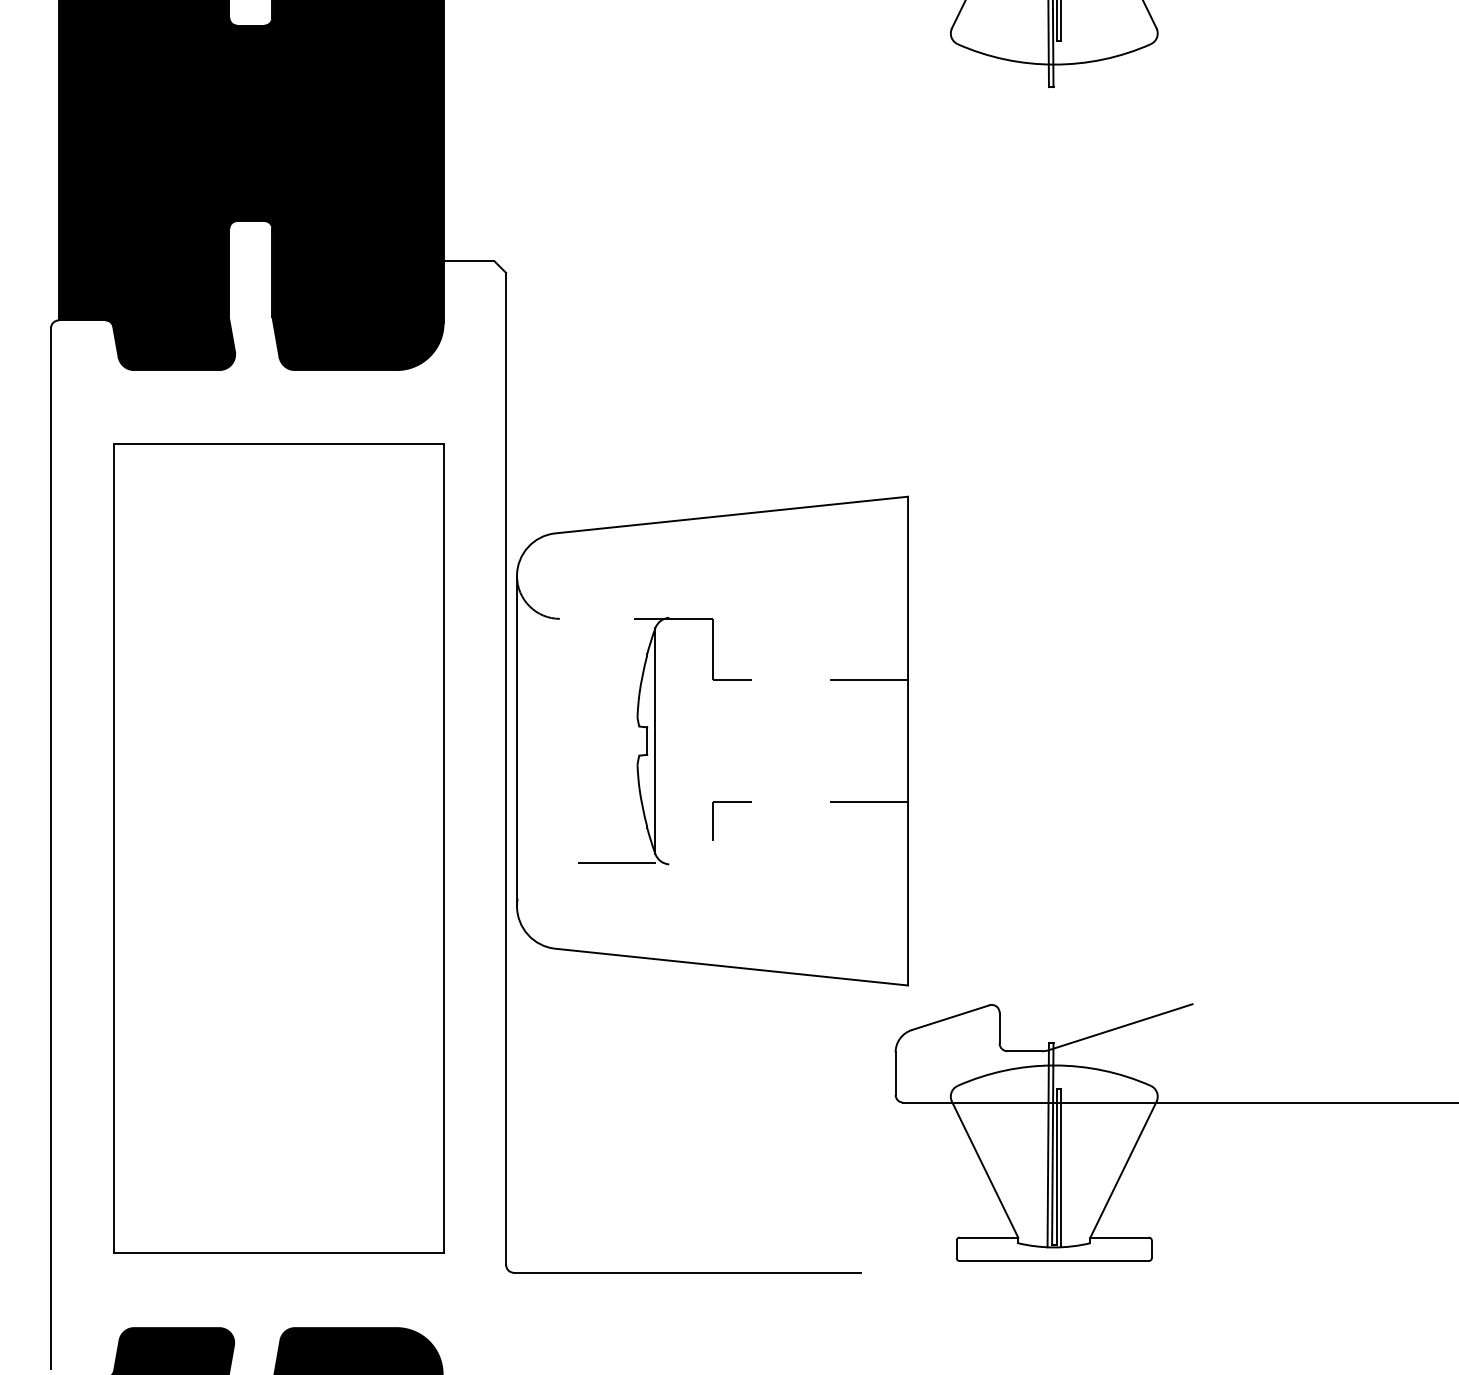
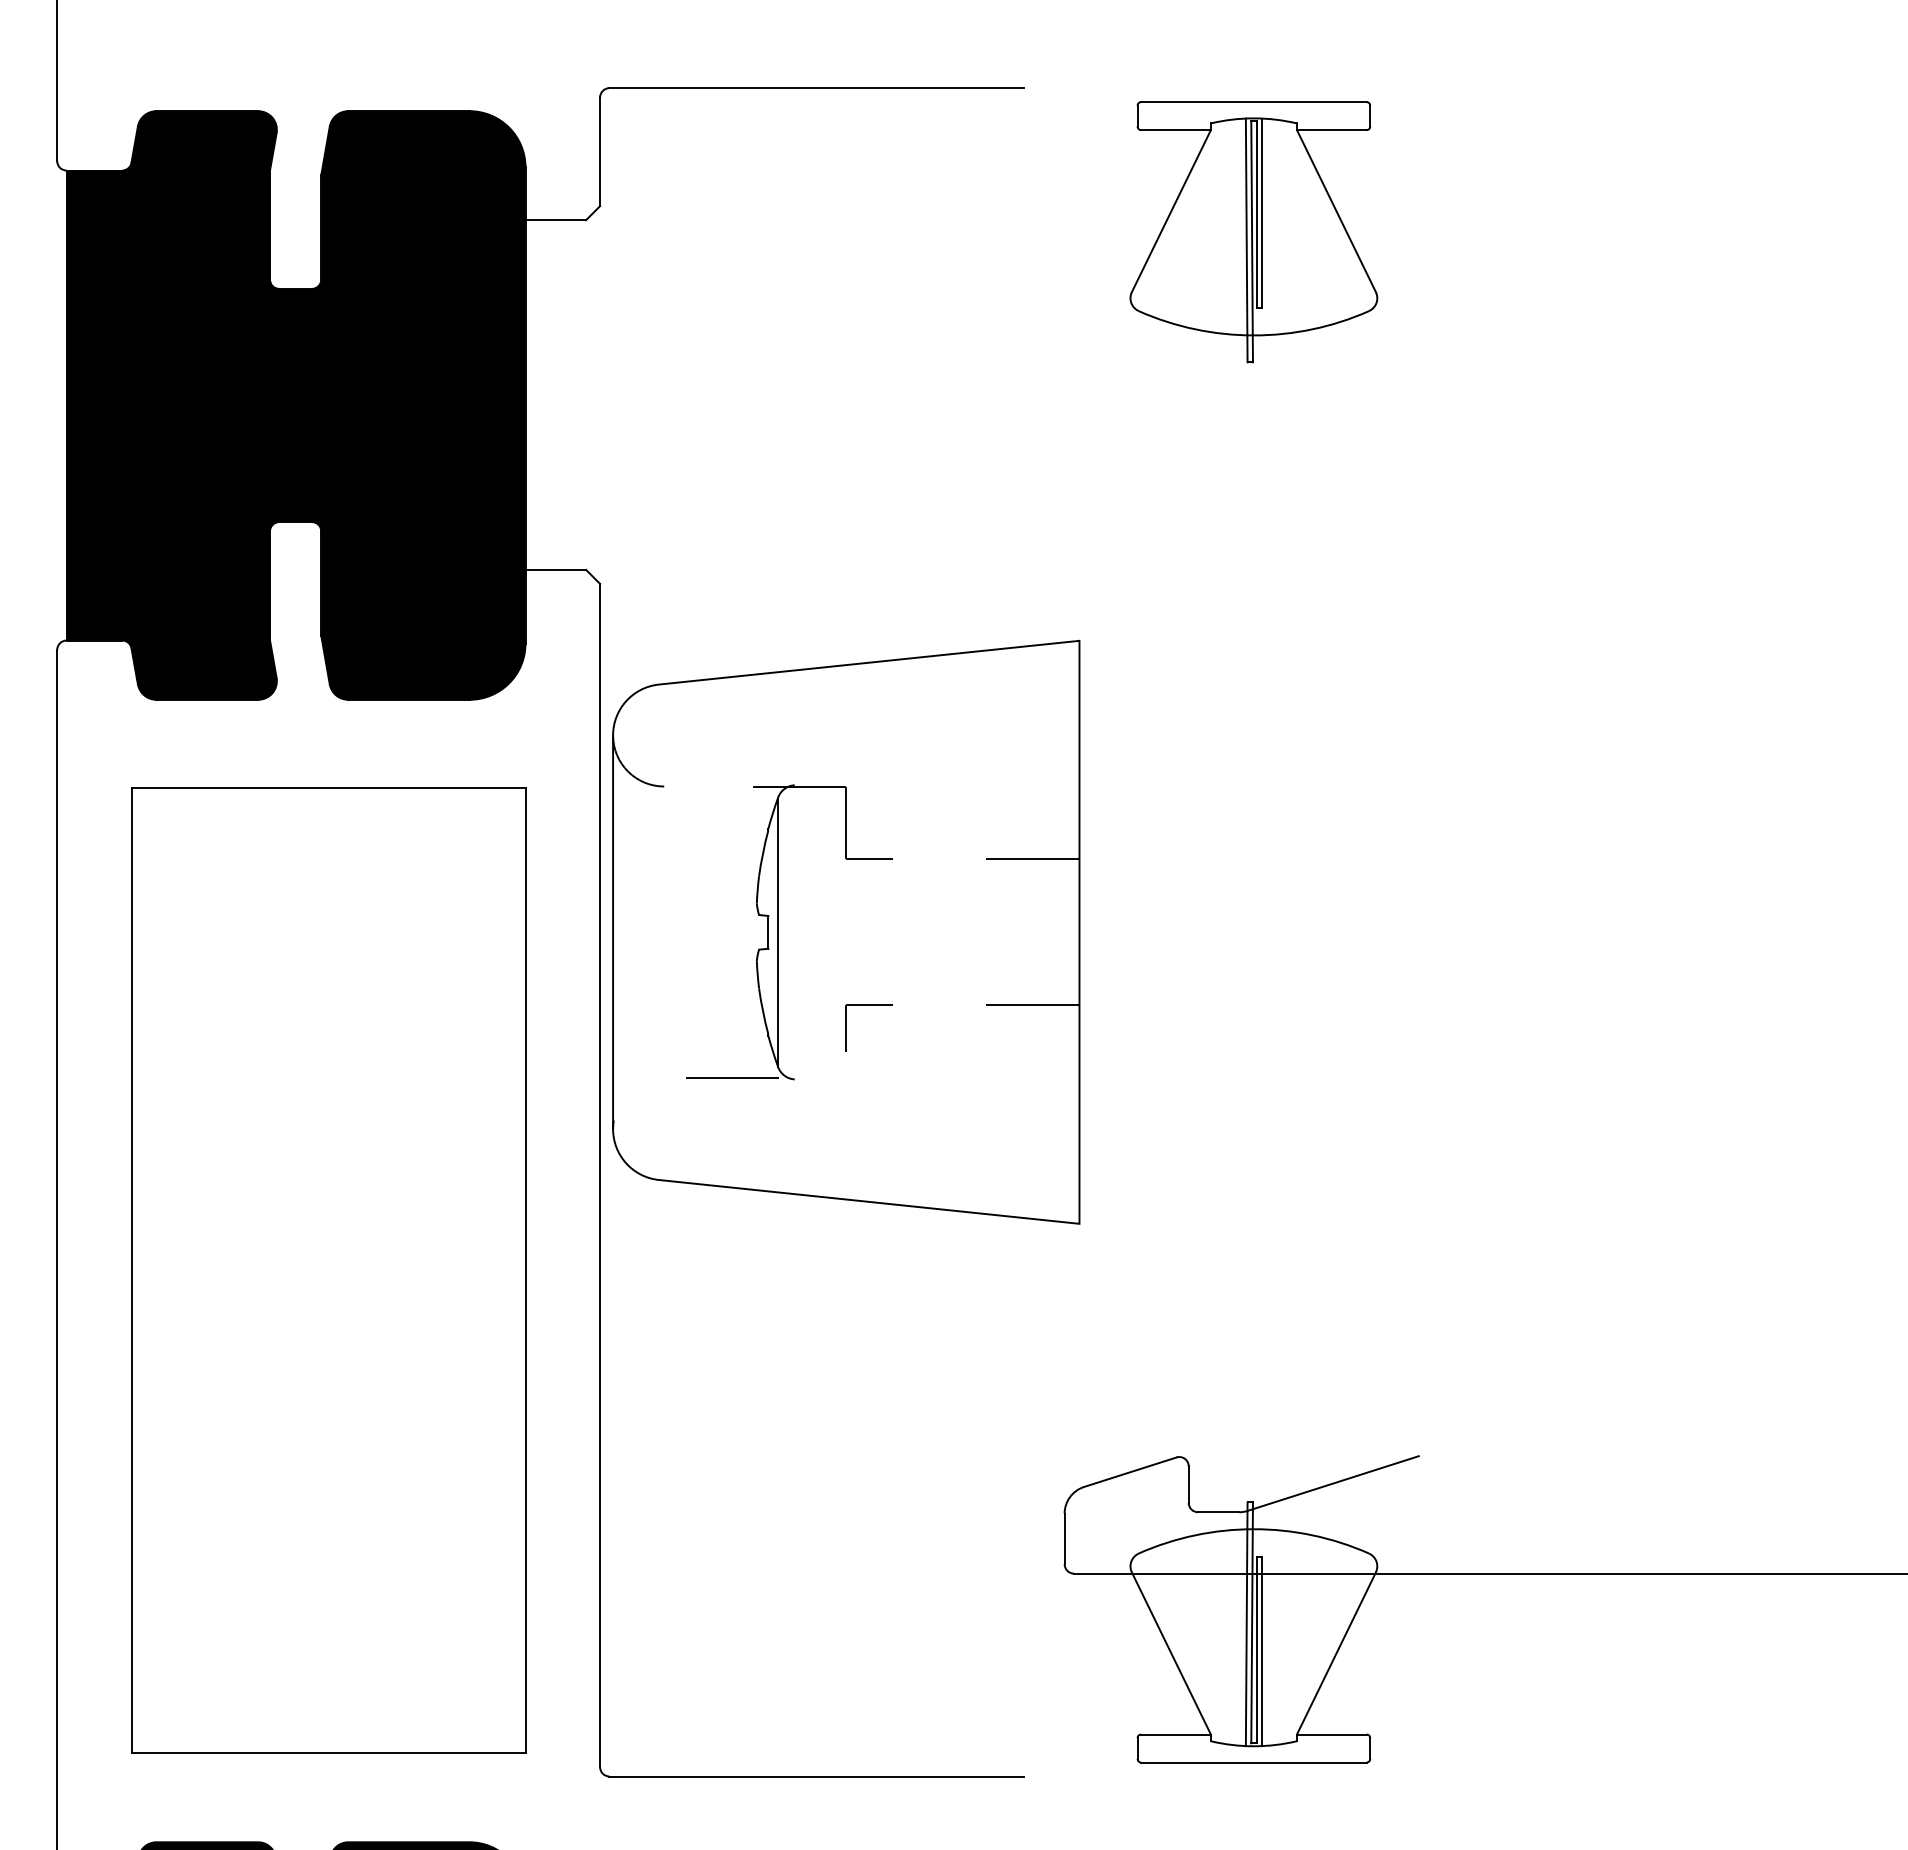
part: (712, 740) -> (846, 931), moved

